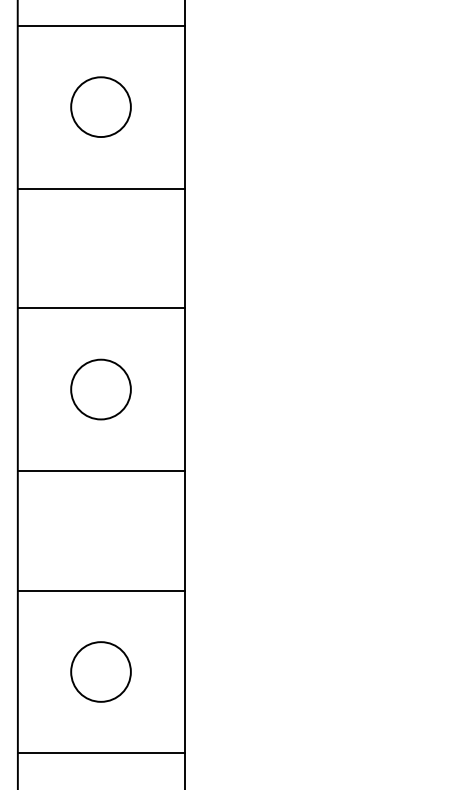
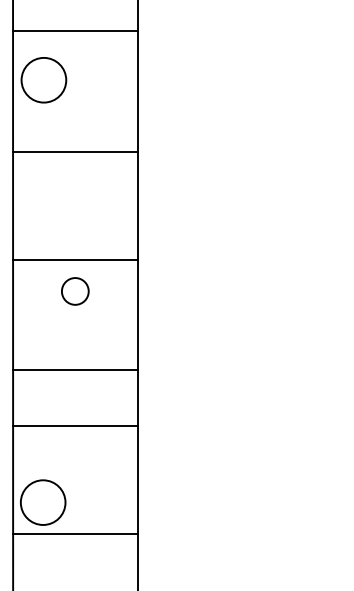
line: (101, 25) -> (75, 30), moved
circle: (100, 106) -> (43, 79), moved
line: (101, 188) -> (75, 152), moved
line: (101, 308) -> (75, 260), moved
circle: (100, 389) -> (74, 291), size x0.6
line: (101, 471) -> (75, 369), moved
line: (101, 590) -> (75, 425), moved
circle: (100, 671) -> (42, 502), moved
line: (101, 753) -> (75, 533), moved

